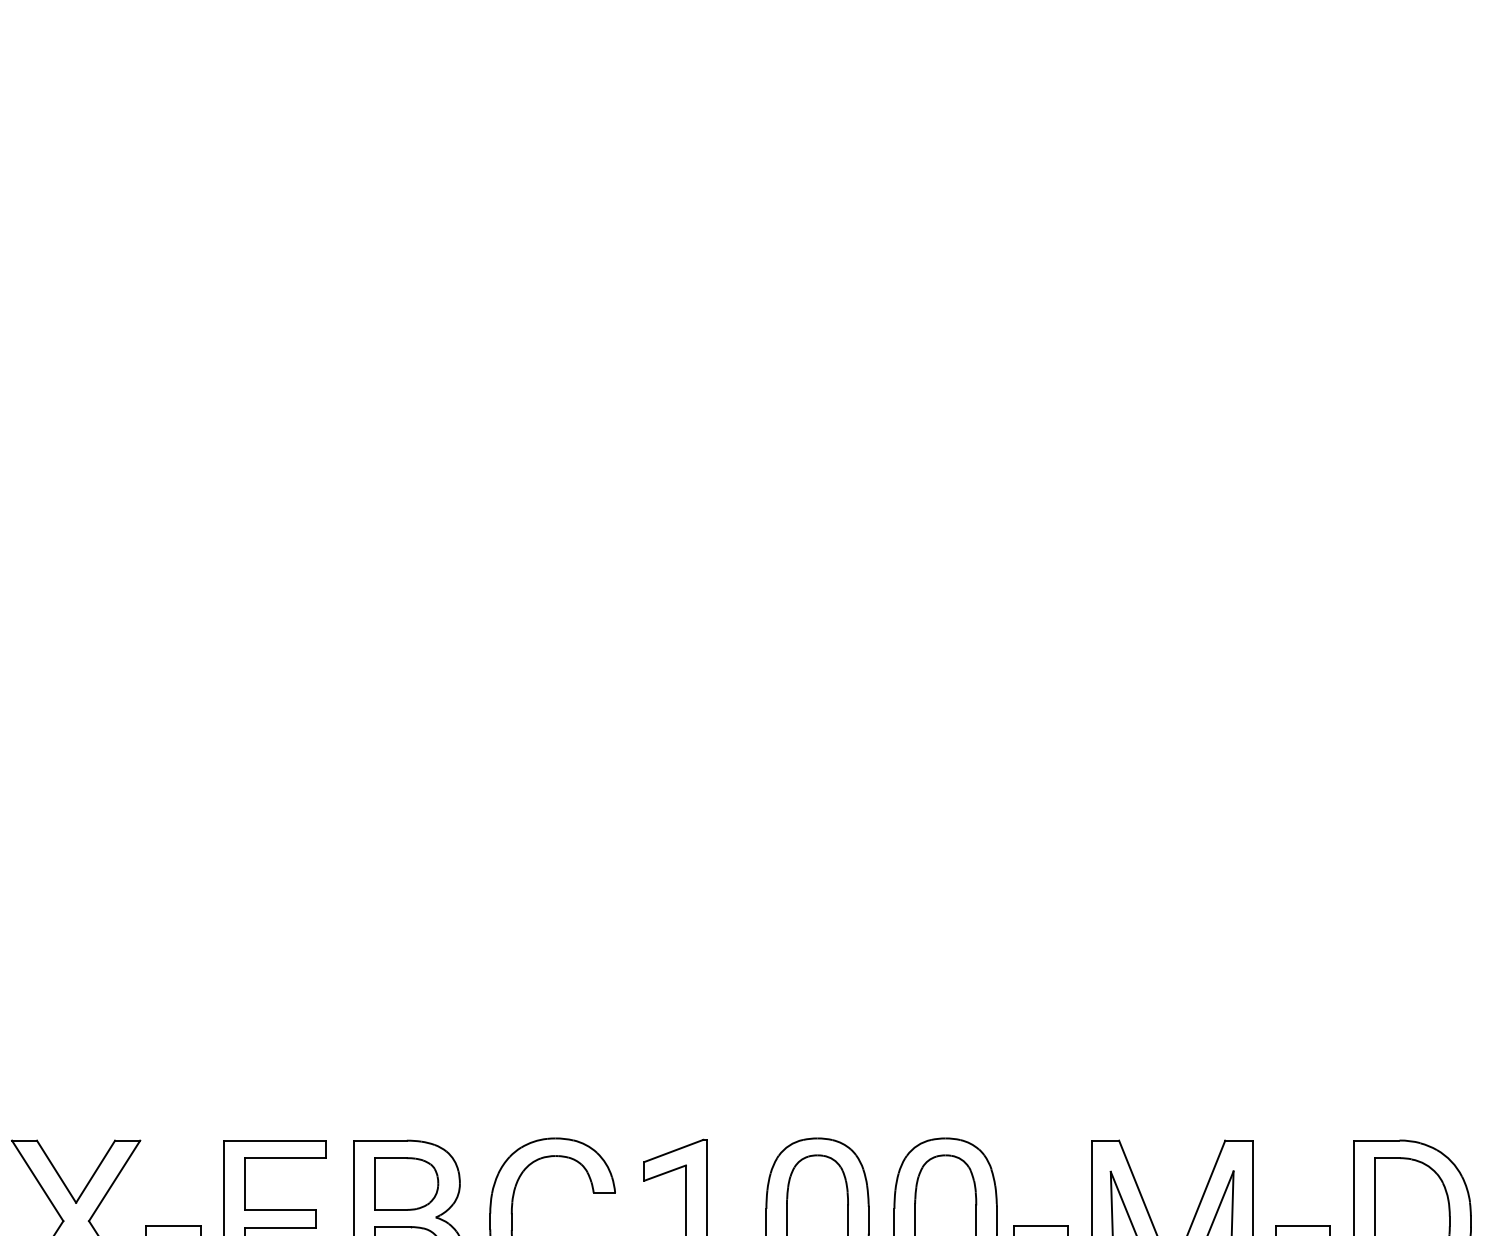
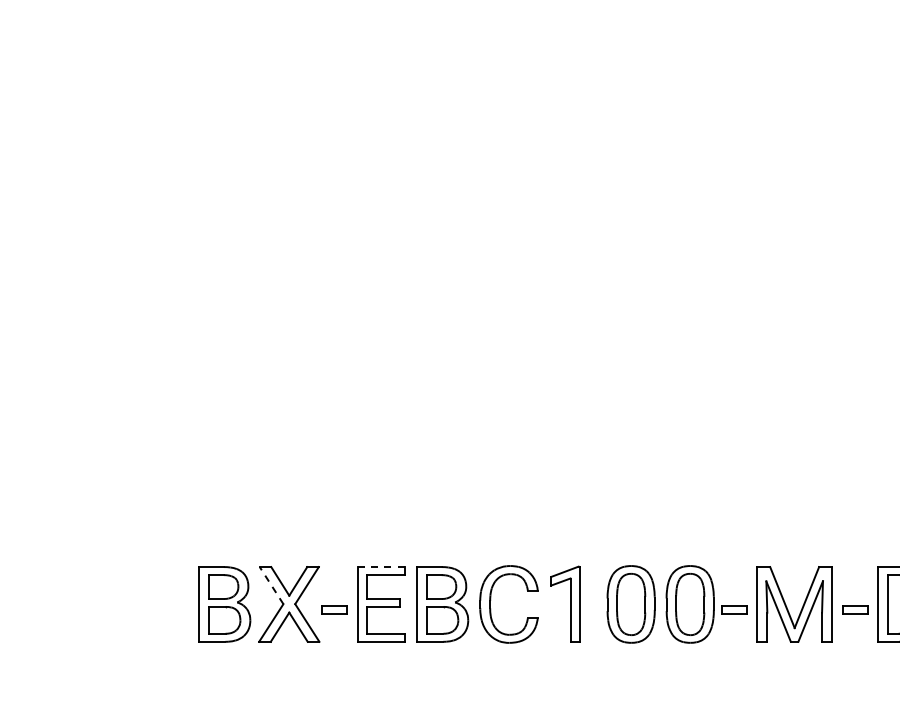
line: (276, 1141) -> (381, 567), solid -> dashed
line: (37, 1180) -> (271, 585), solid -> dashed

